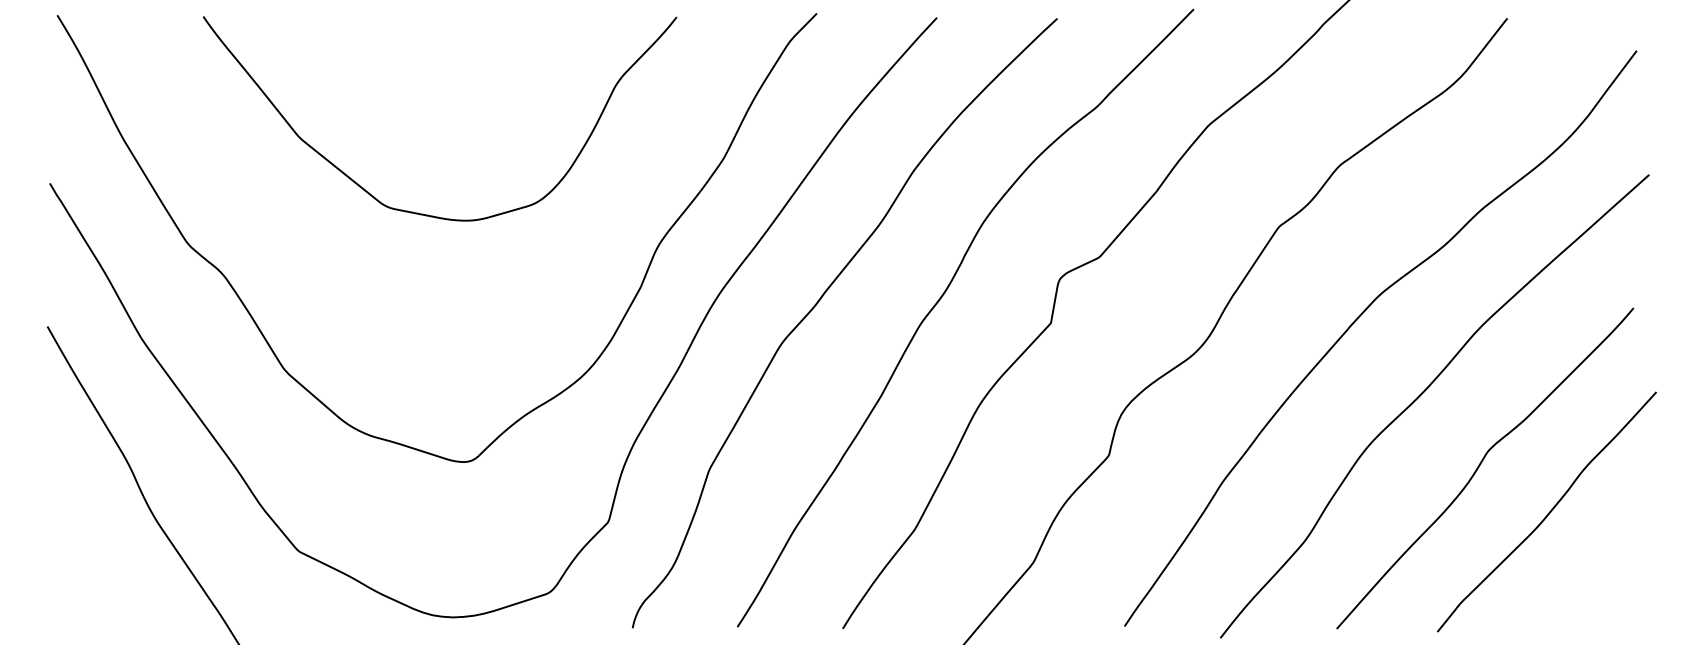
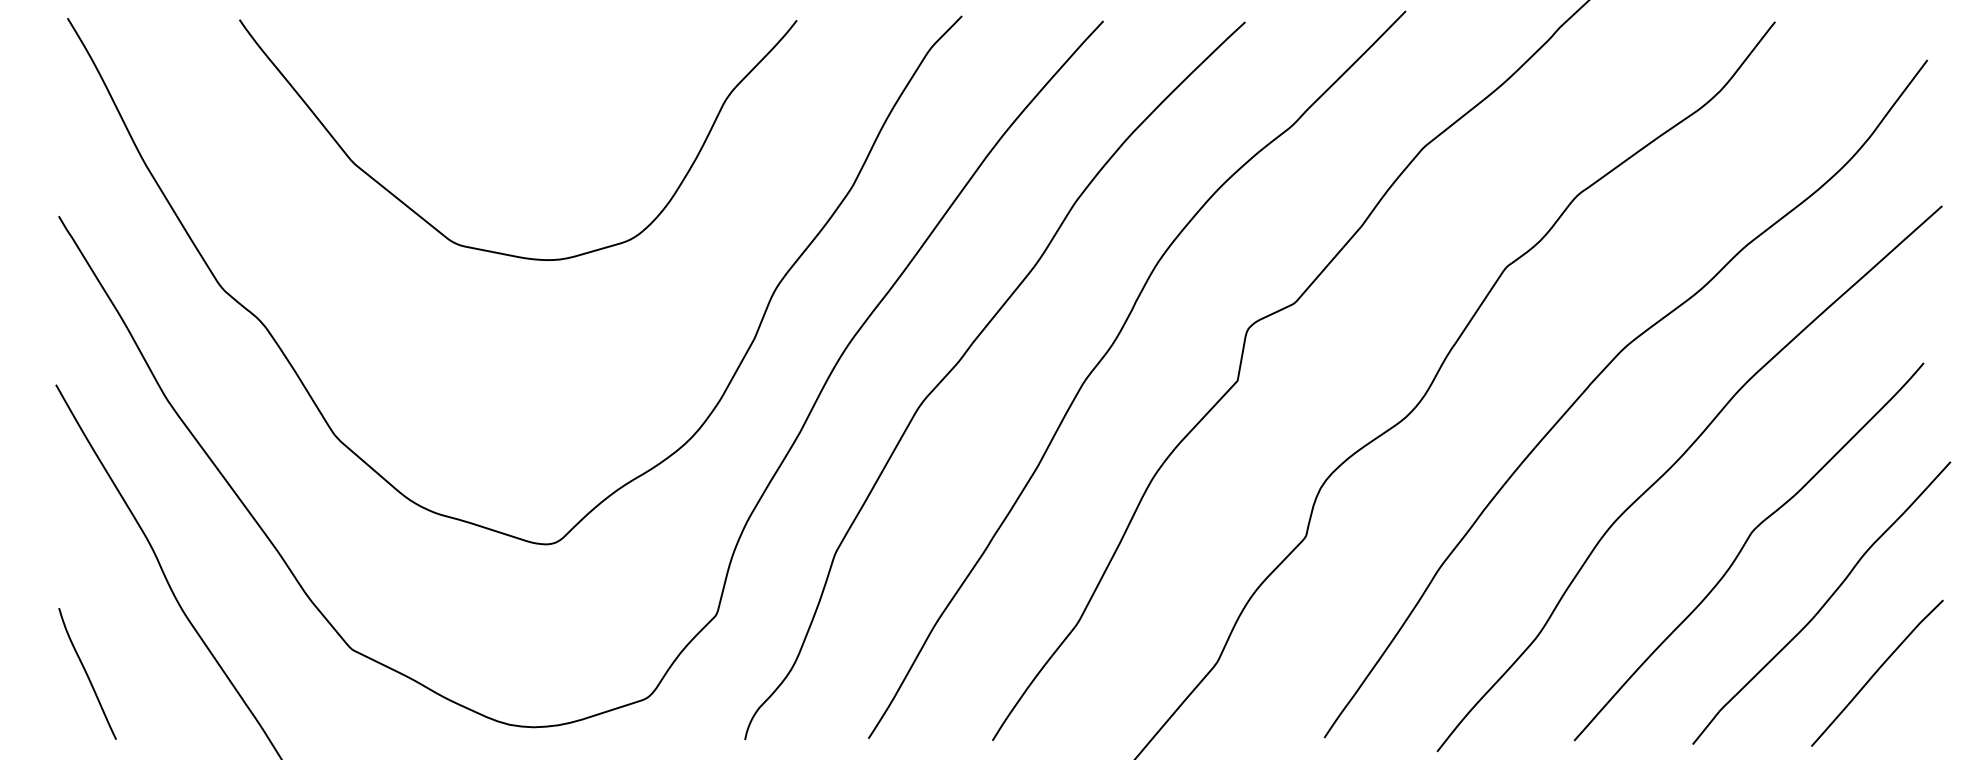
curve: (1594, 570) -> (1877, 672), added
curve: (74, 571) -> (87, 673), added

